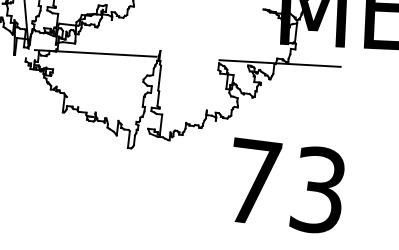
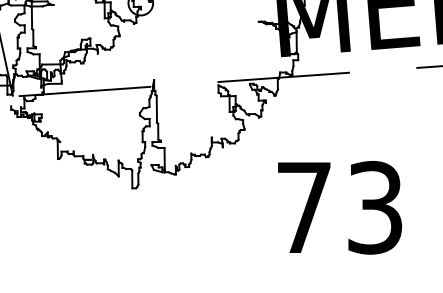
text: (285, 185) -> (339, 207), moved

